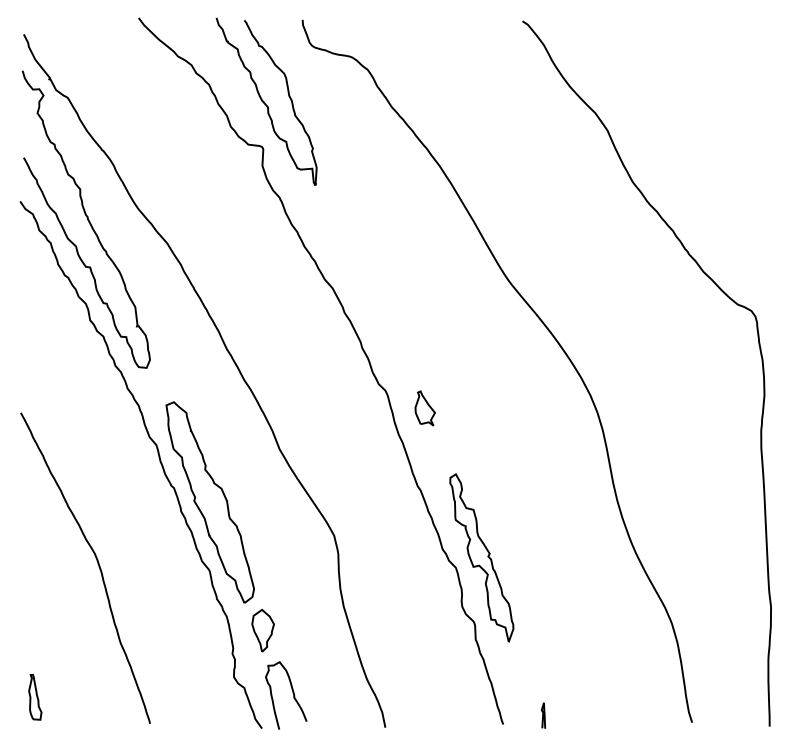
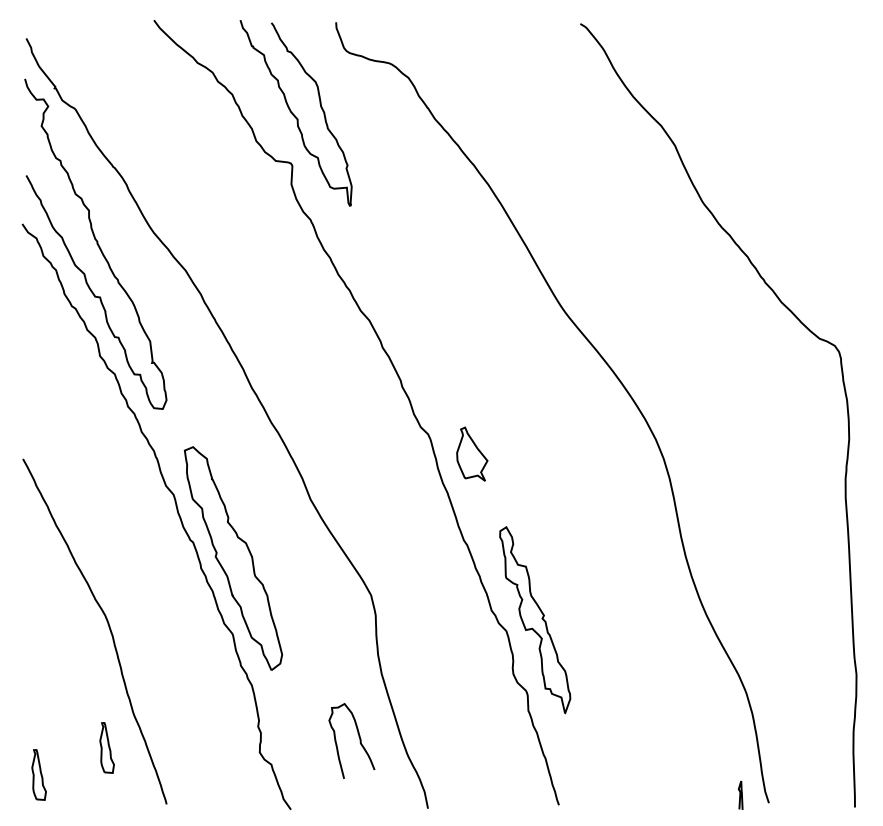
part: (425, 407) -> (472, 453), size x1.4
part: (263, 630) -> (292, 700), removed
part: (95, 672) -> (106, 747), added
curve: (293, 695) -> (359, 740), moved
curve: (543, 714) -> (740, 794), moved

